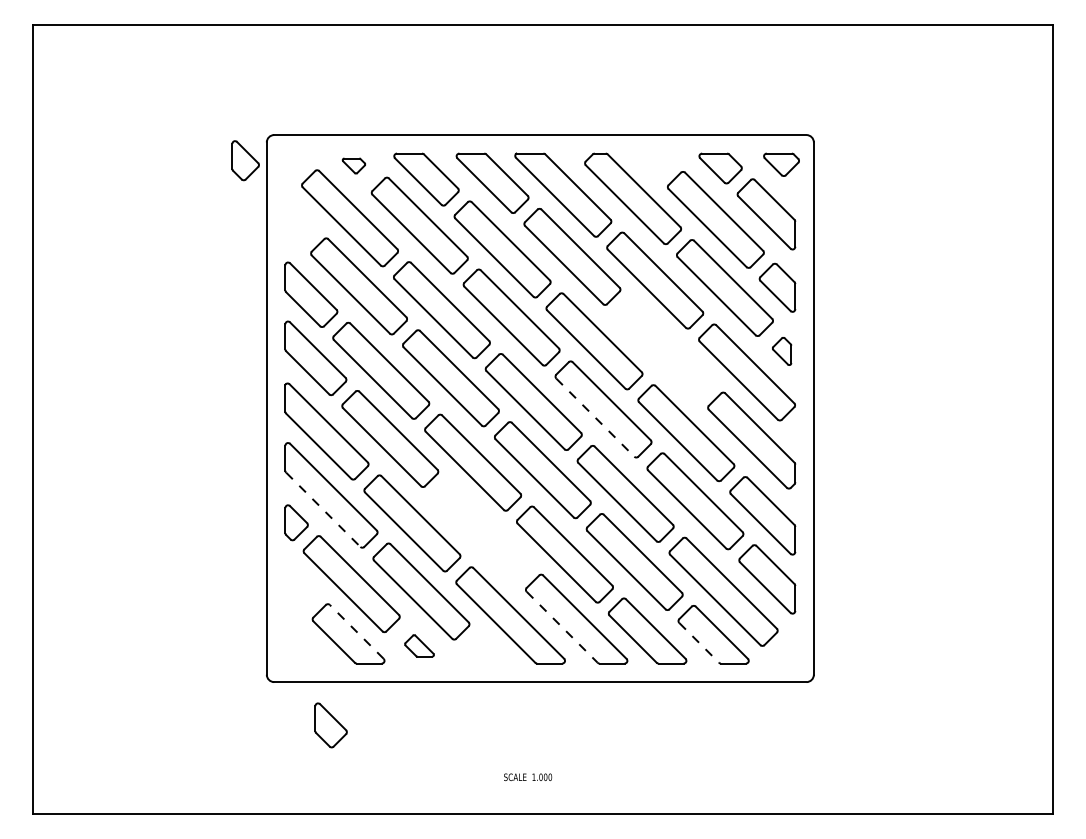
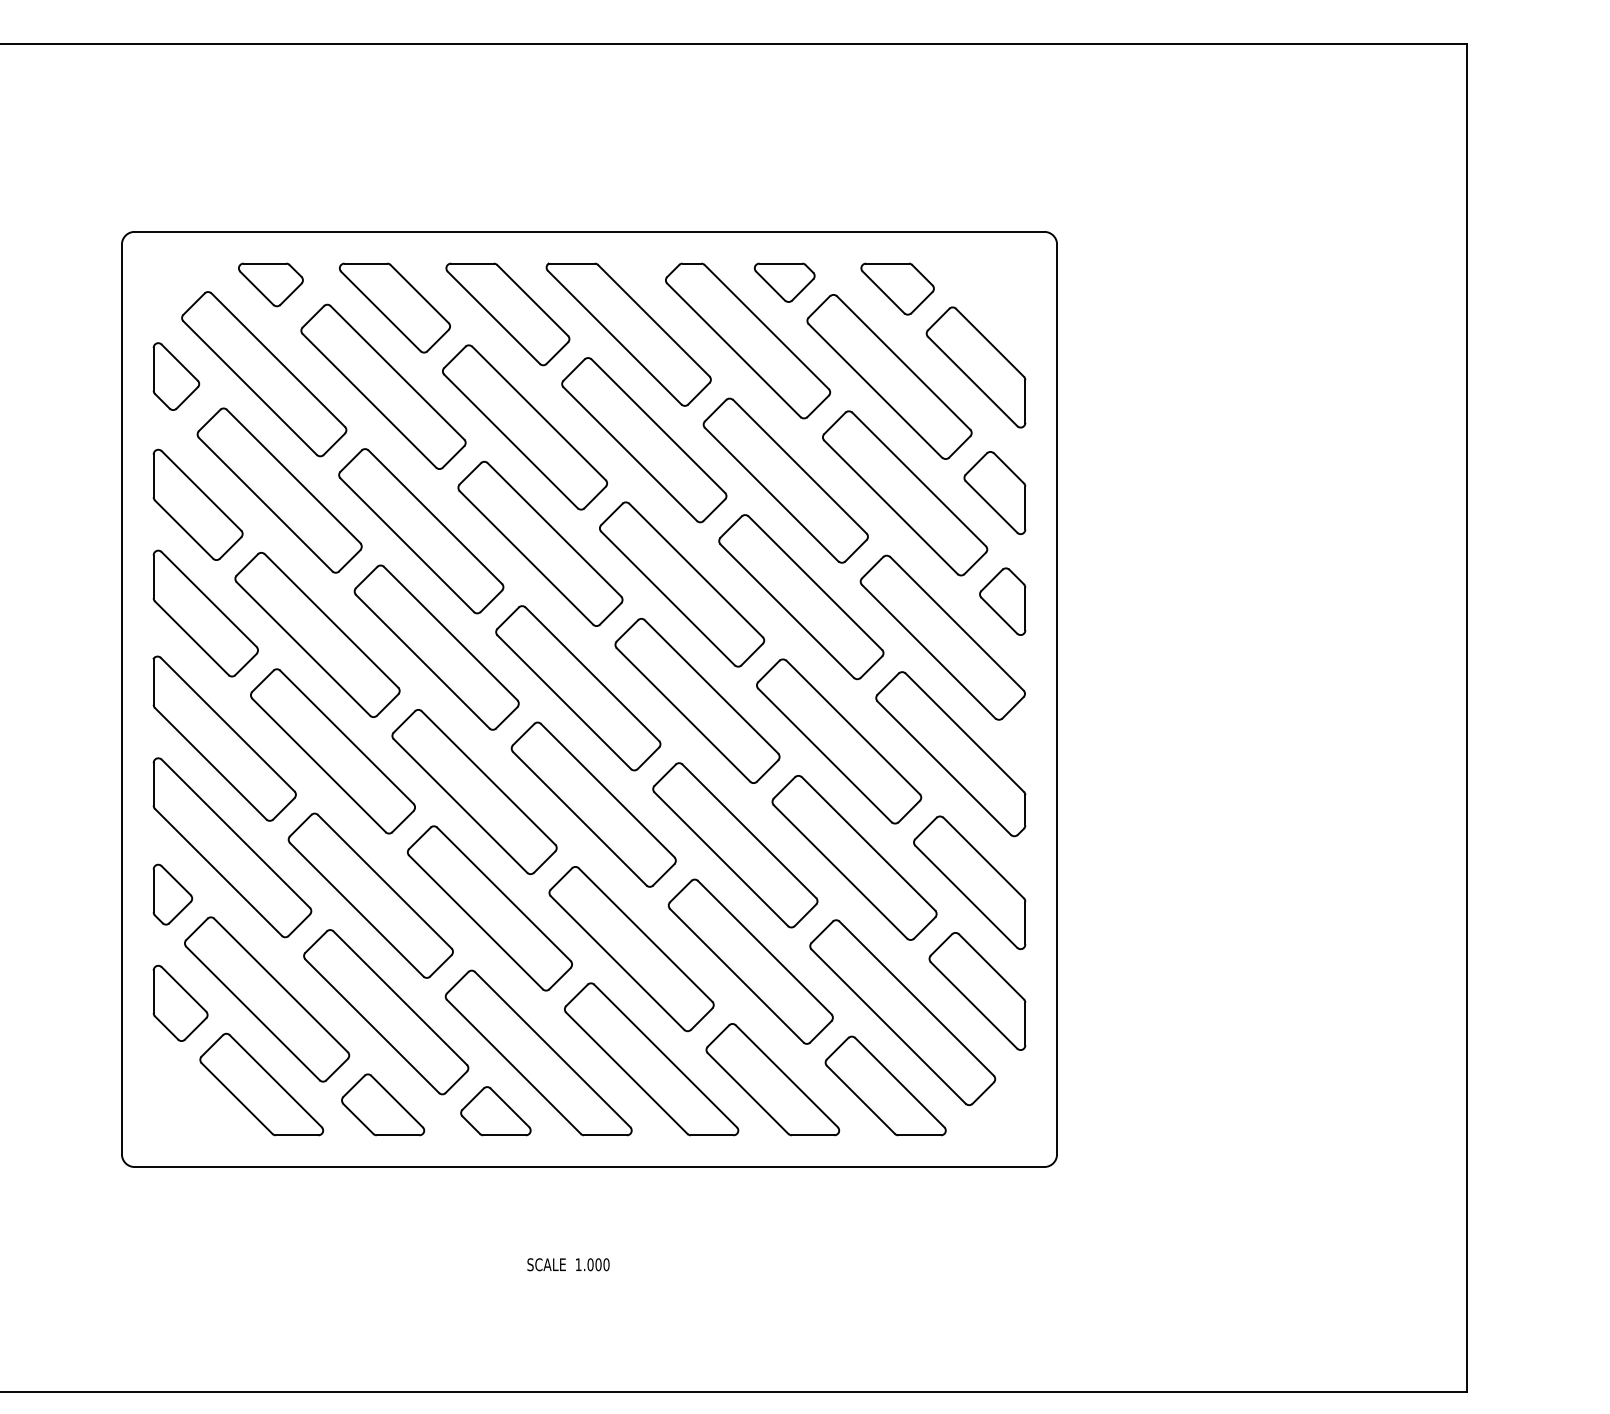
part: (245, 160) -> (176, 376), moved
part: (781, 164) -> (784, 282), moved
part: (353, 165) -> (270, 283), size x1.67
part: (664, 348) -> (801, 596), added
part: (781, 351) -> (1001, 601), size x1.43
line: (595, 417) -> (683, 714), dashed -> solid
line: (323, 510) -> (218, 873), dashed -> solid
part: (482, 530) -> (490, 907), added
line: (562, 627) -> (627, 1073), dashed -> solid
line: (356, 631) -> (275, 1080), dashed -> solid
line: (699, 643) -> (861, 1100), dashed -> solid
part: (419, 645) -> (382, 1104), size x1.67
part: (485, 649) -> (495, 1111), added
part: (330, 725) -> (179, 1003), moved
text: (528, 777) -> (569, 1265), moved

